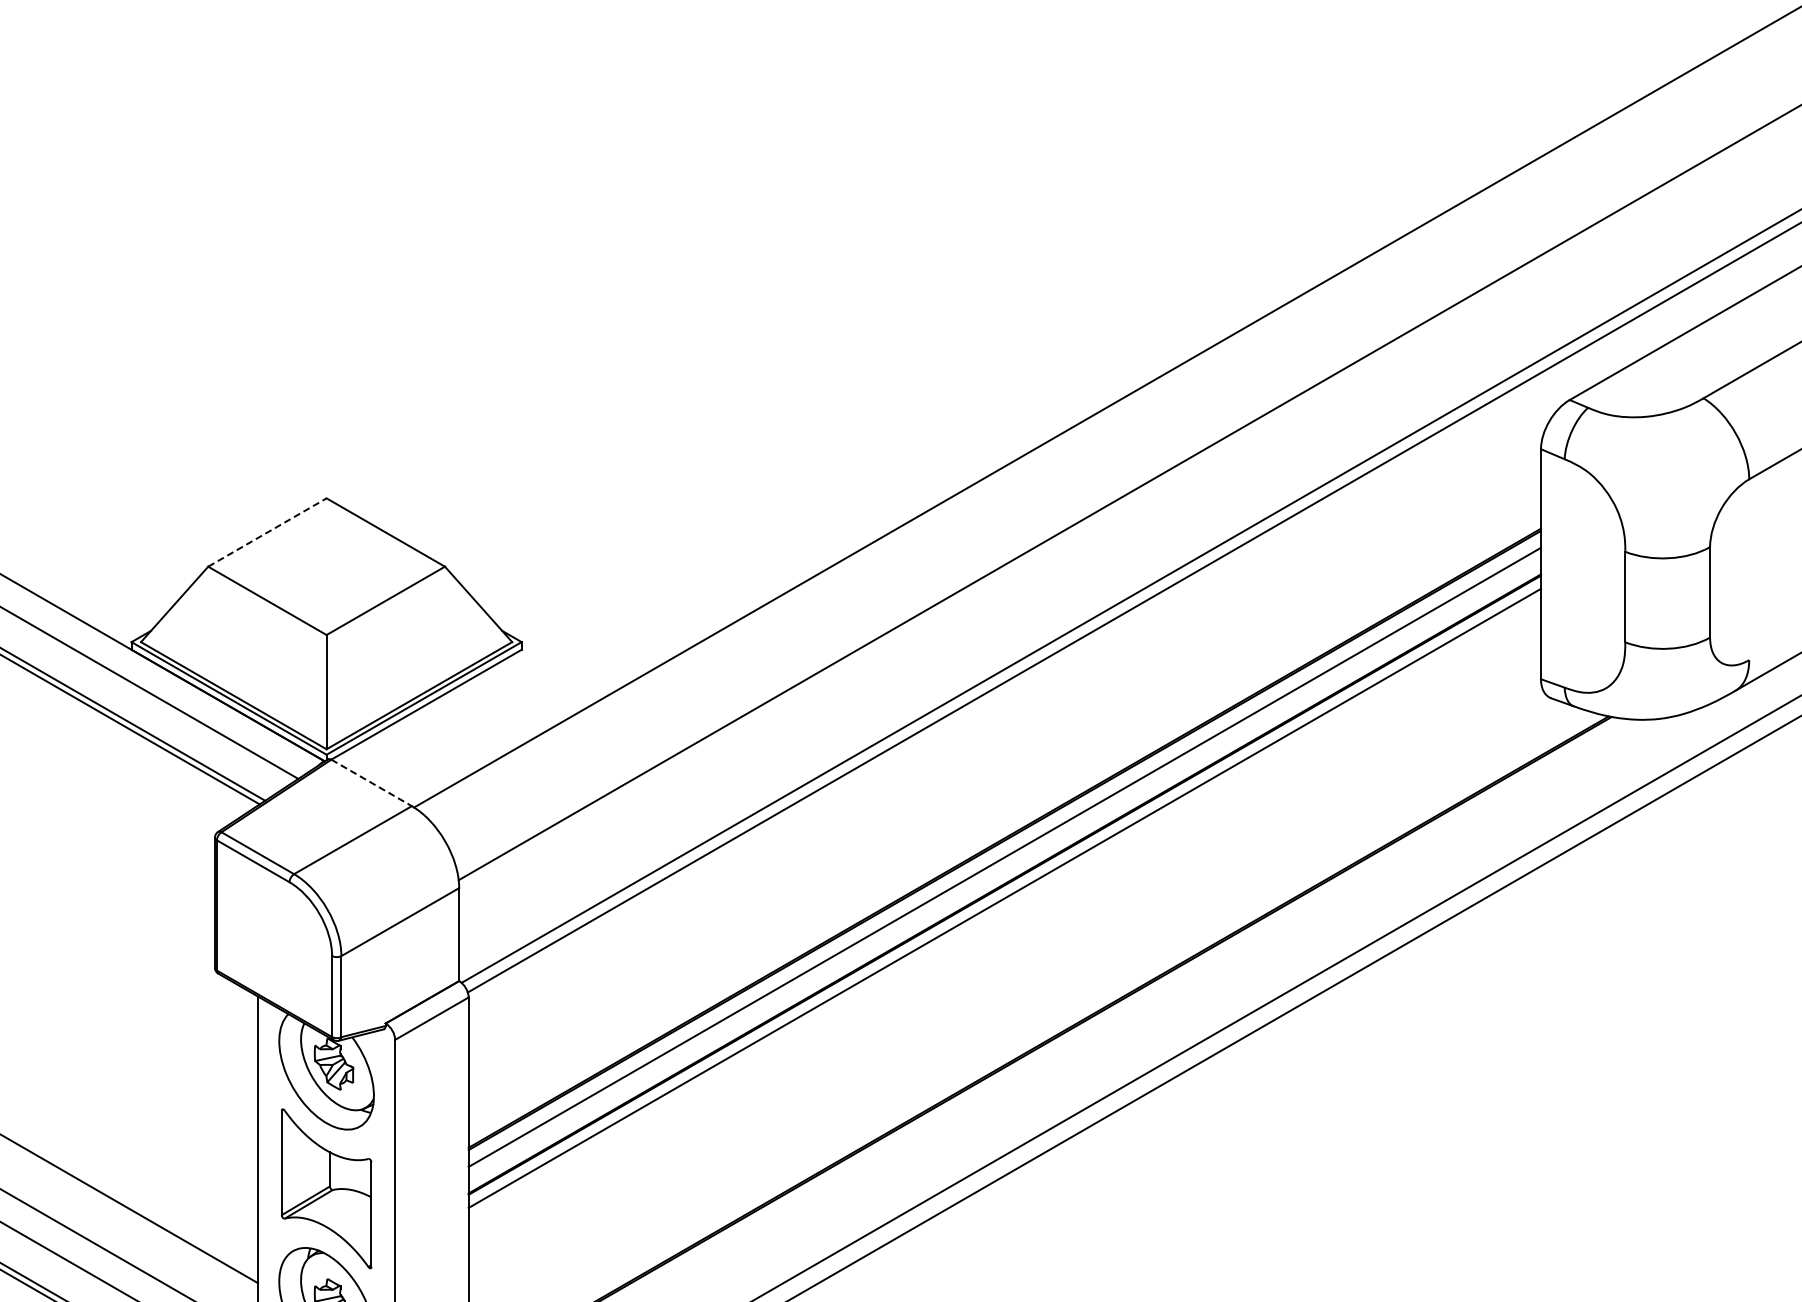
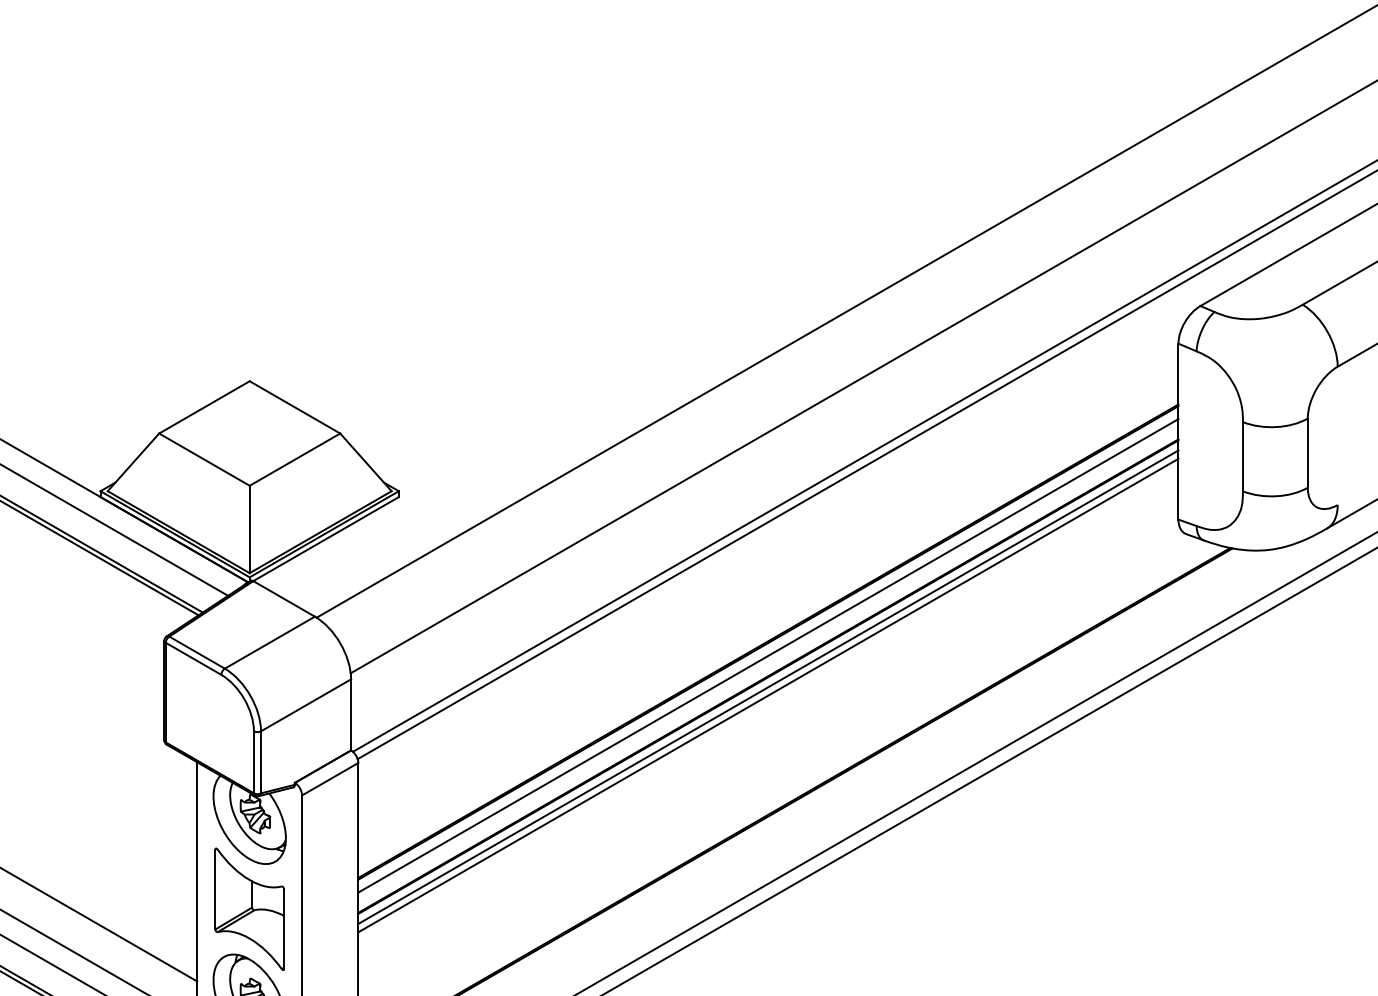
line: (267, 532) -> (204, 407), dashed -> solid
line: (372, 783) -> (284, 599), dashed -> solid
line: (1004, 908) -> (768, 694), added

